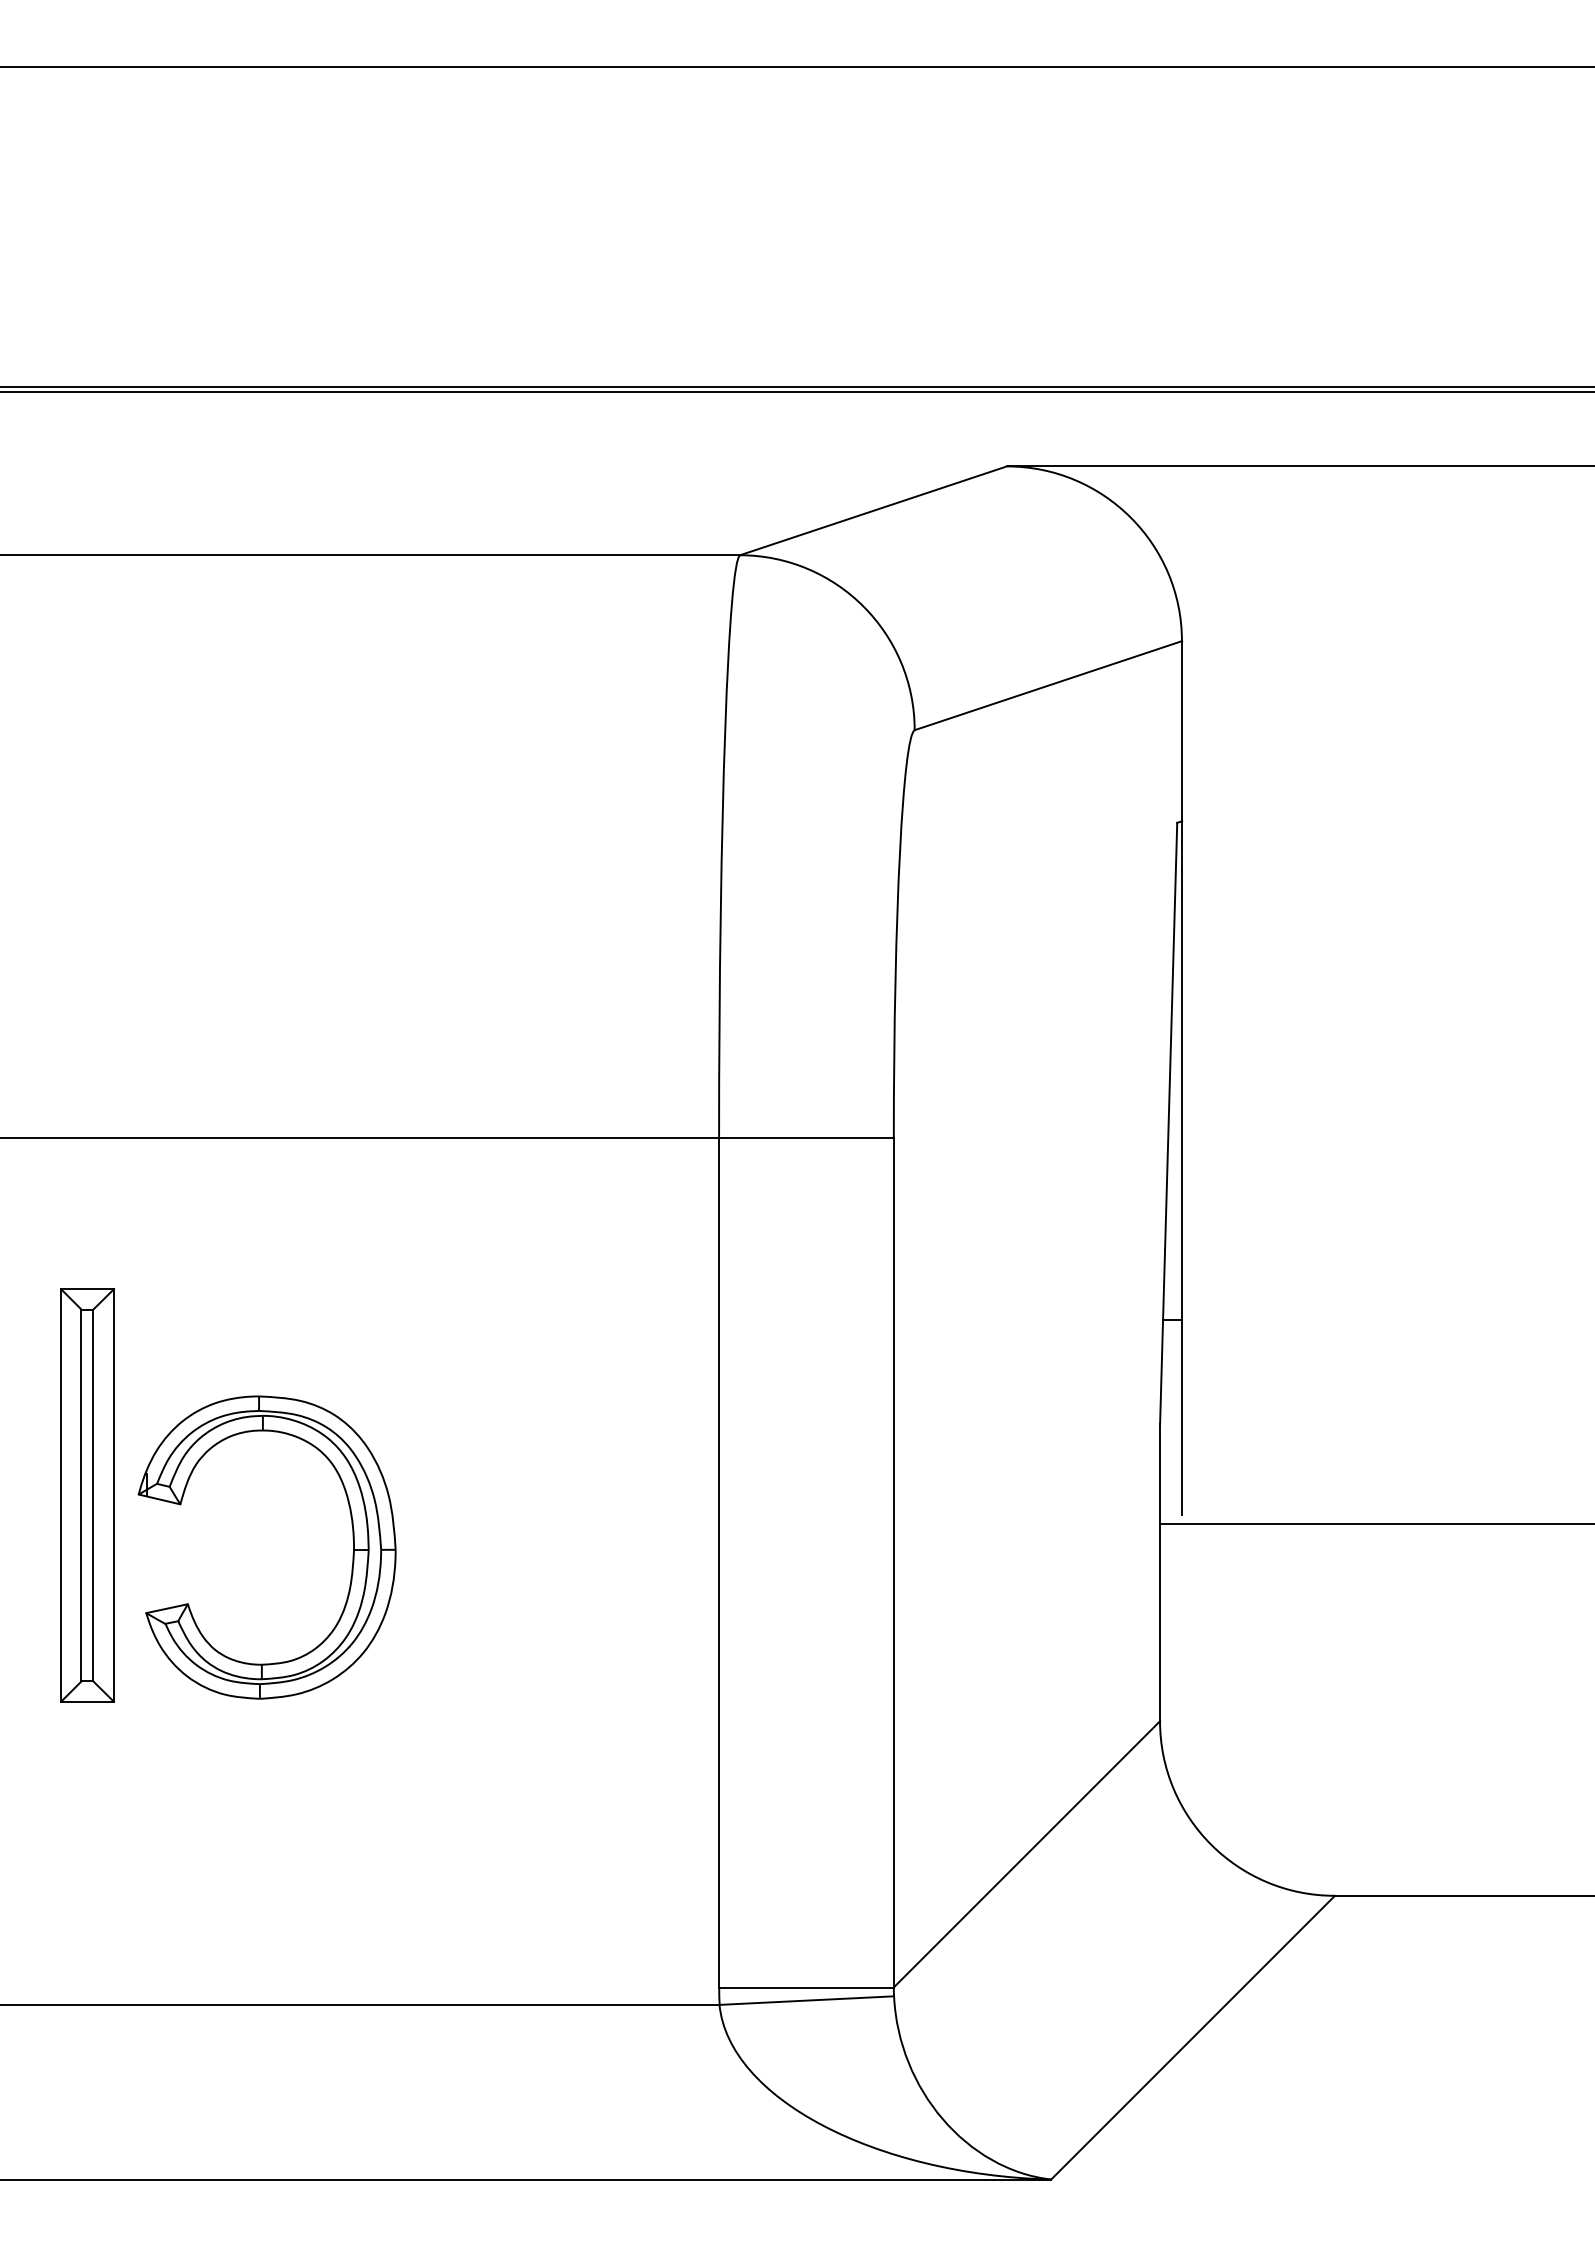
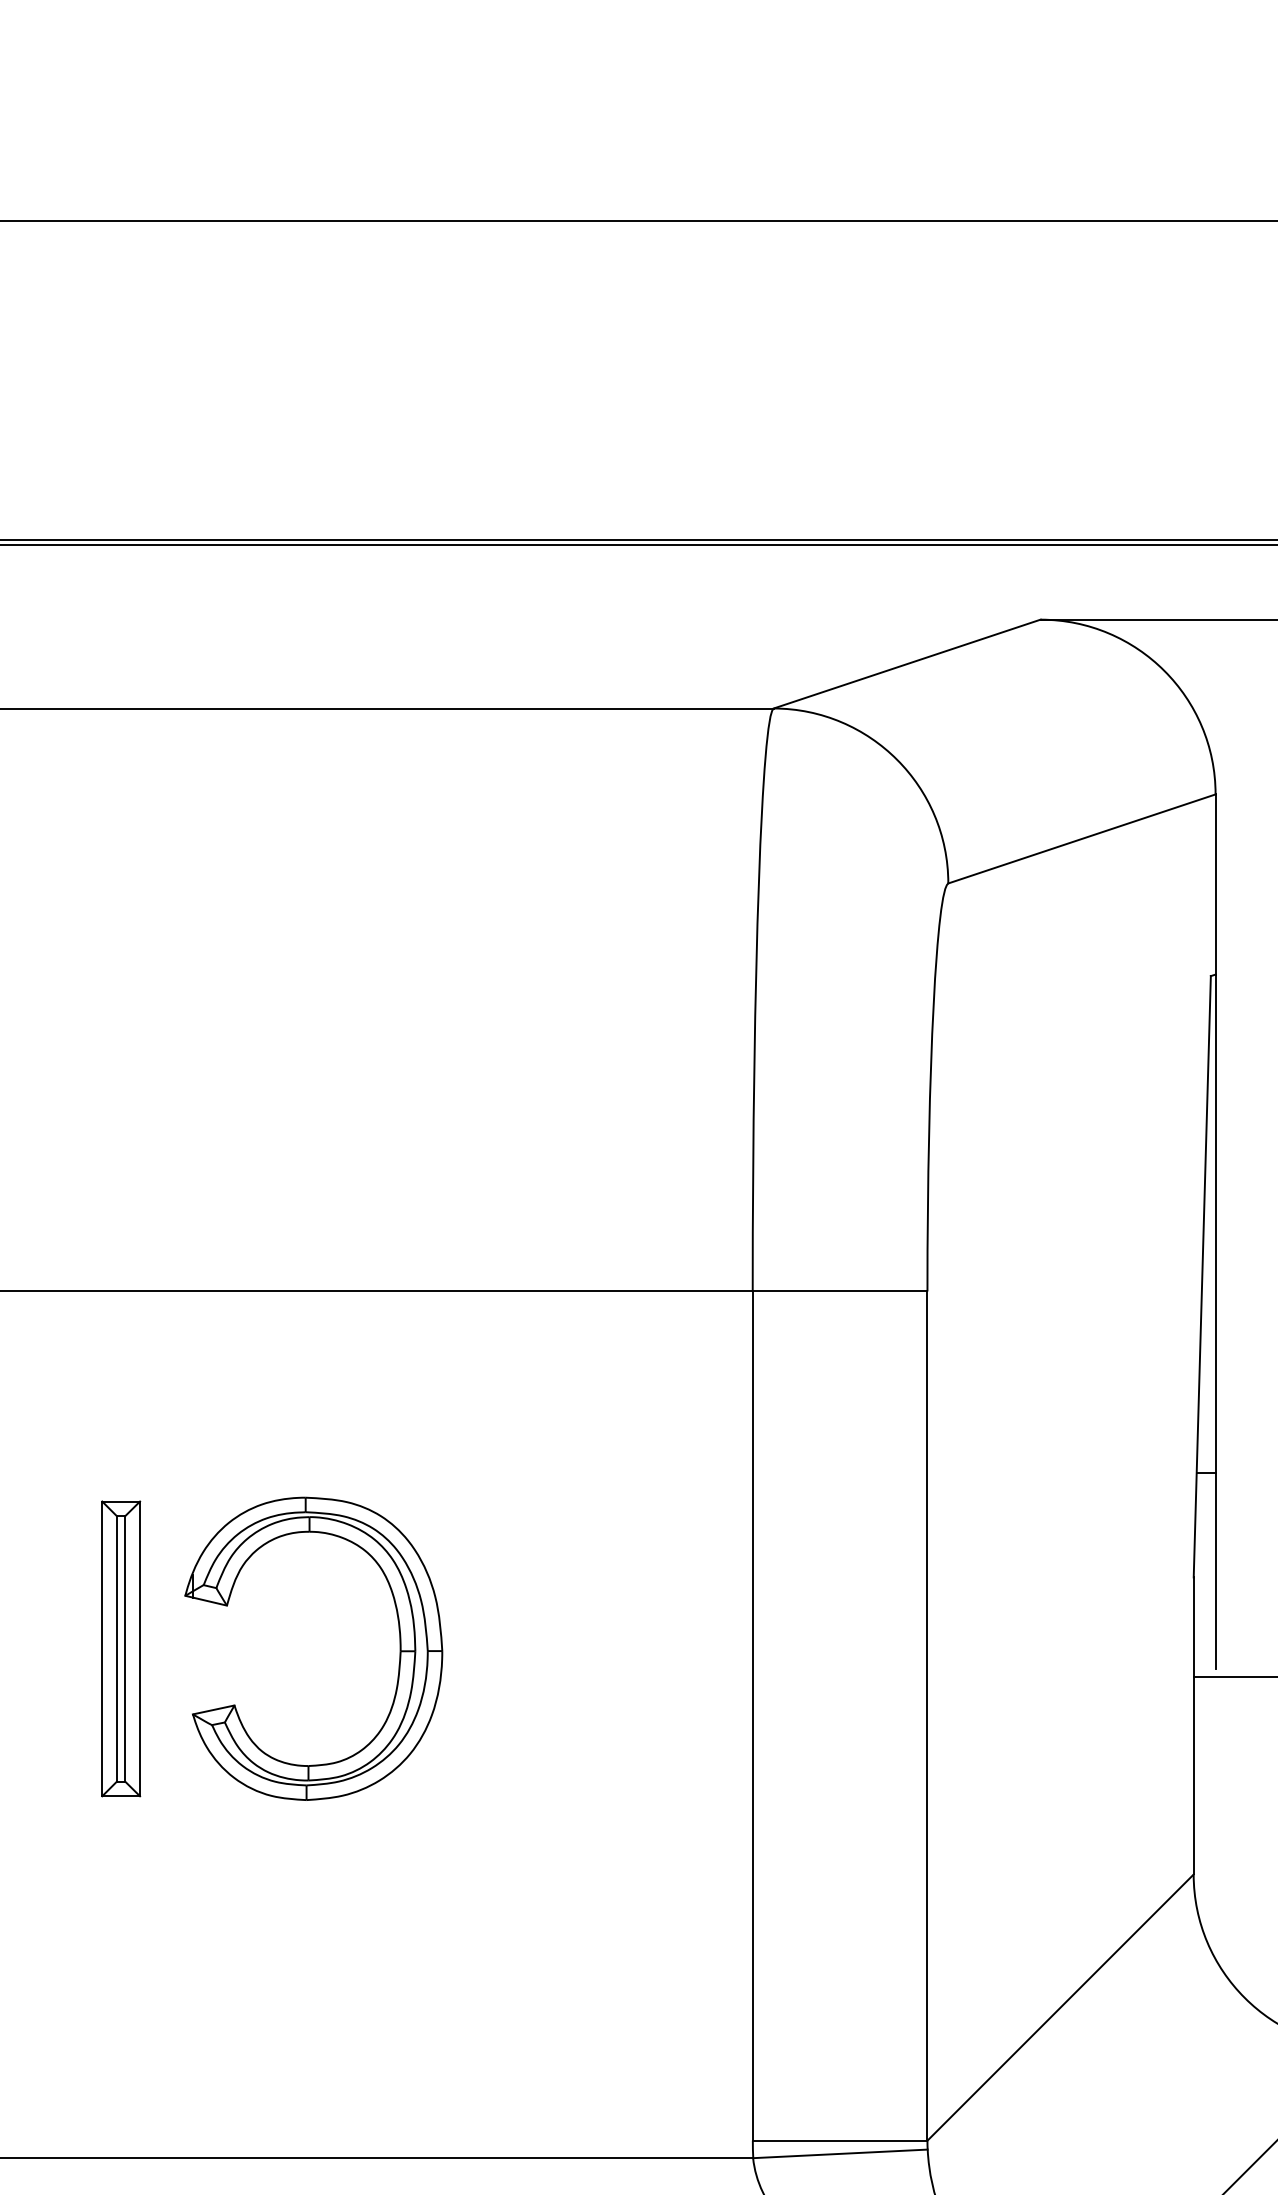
part: (87, 1495) -> (121, 1648), size x0.71
part: (352, 1554) -> (399, 1655), moved

